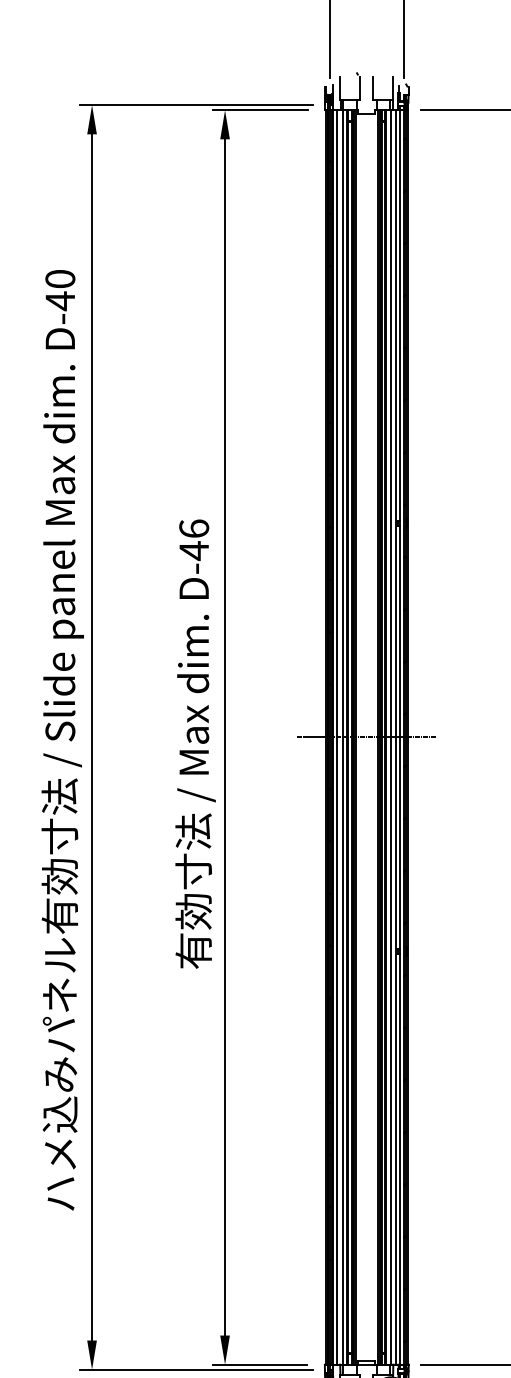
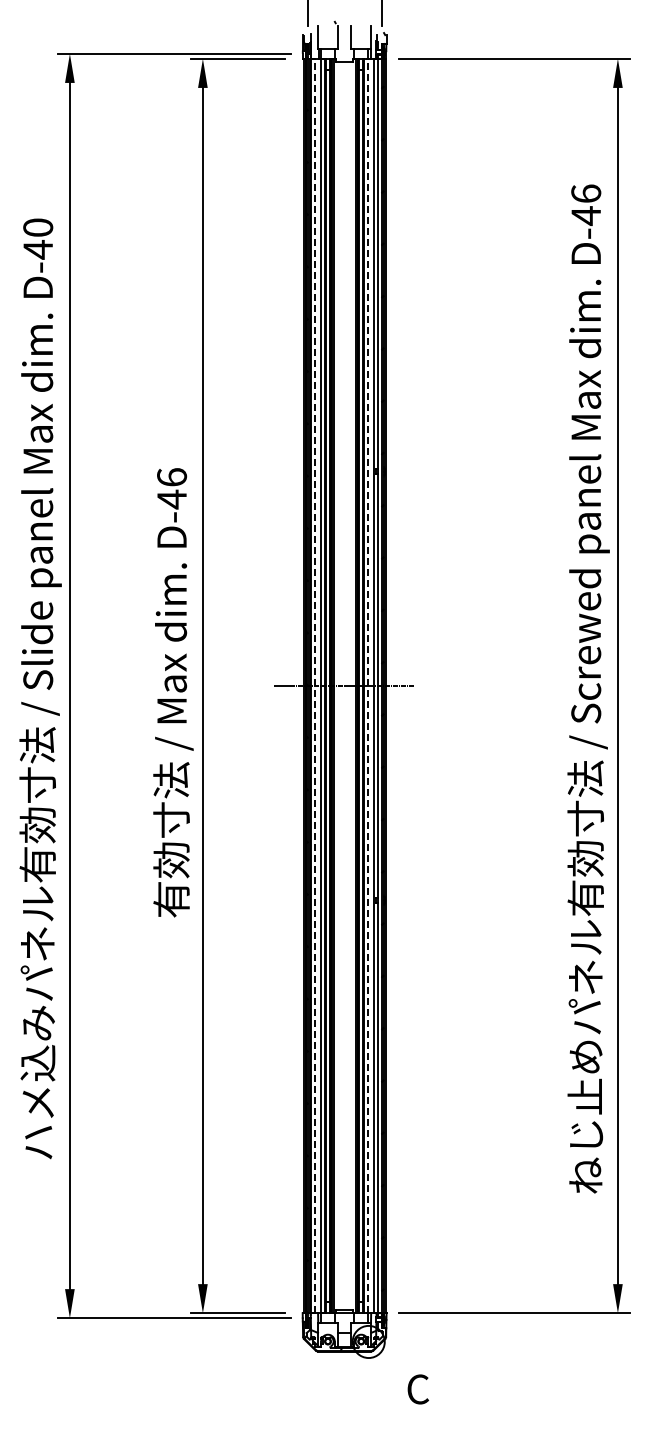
line: (337, 736) -> (315, 685), solid -> dashed
line: (390, 736) -> (368, 685), solid -> dashed

